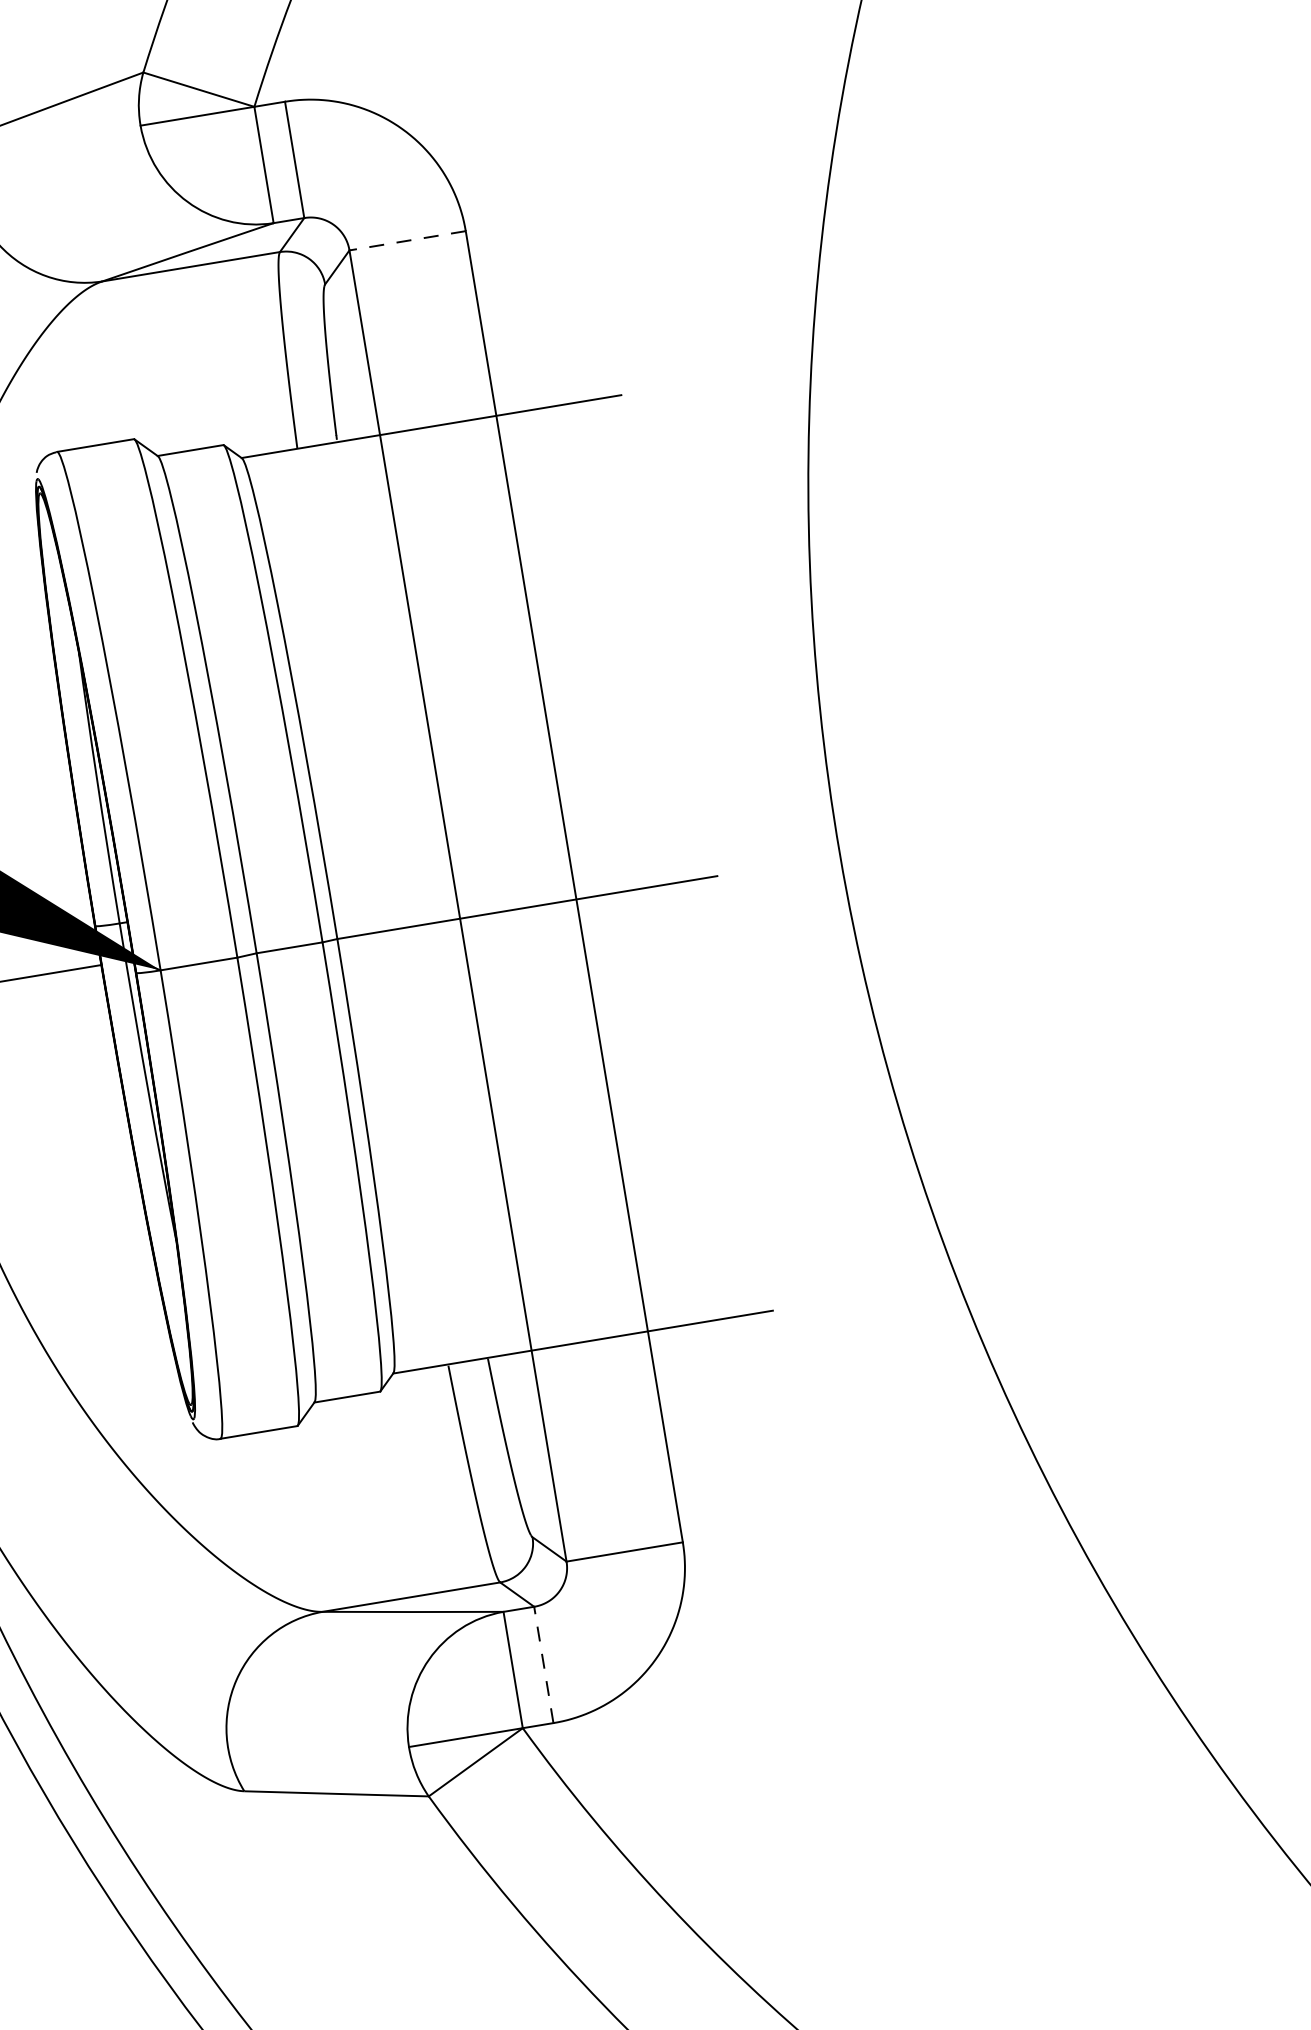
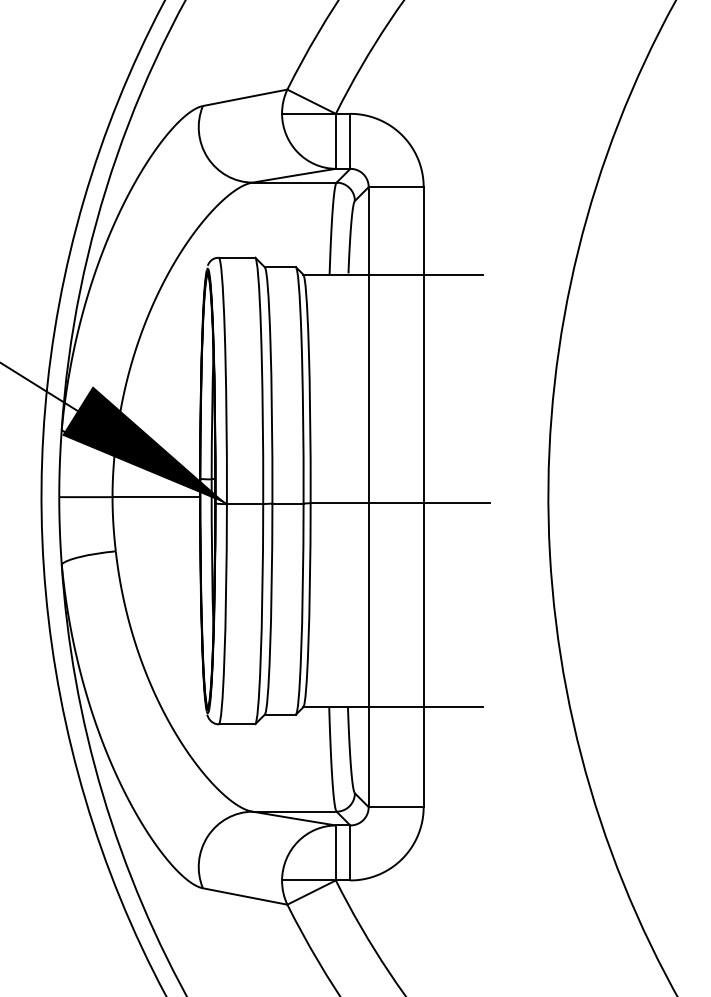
line: (406, 241) -> (395, 187), dashed -> solid
line: (543, 1663) -> (350, 852), dashed -> solid

